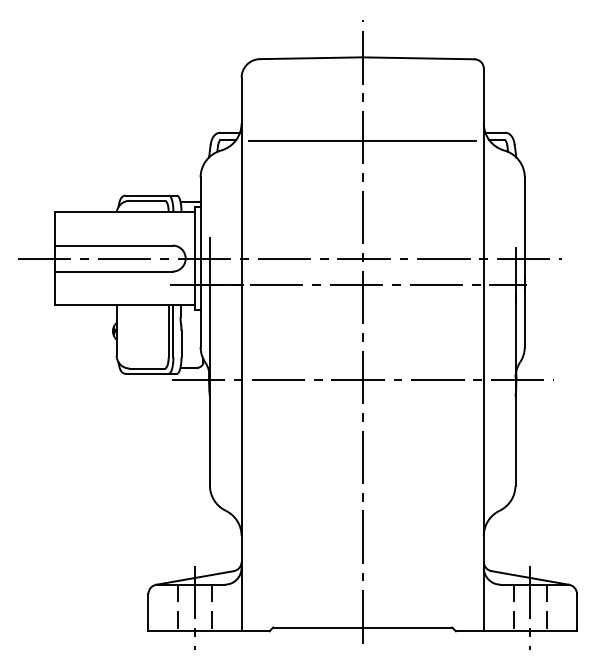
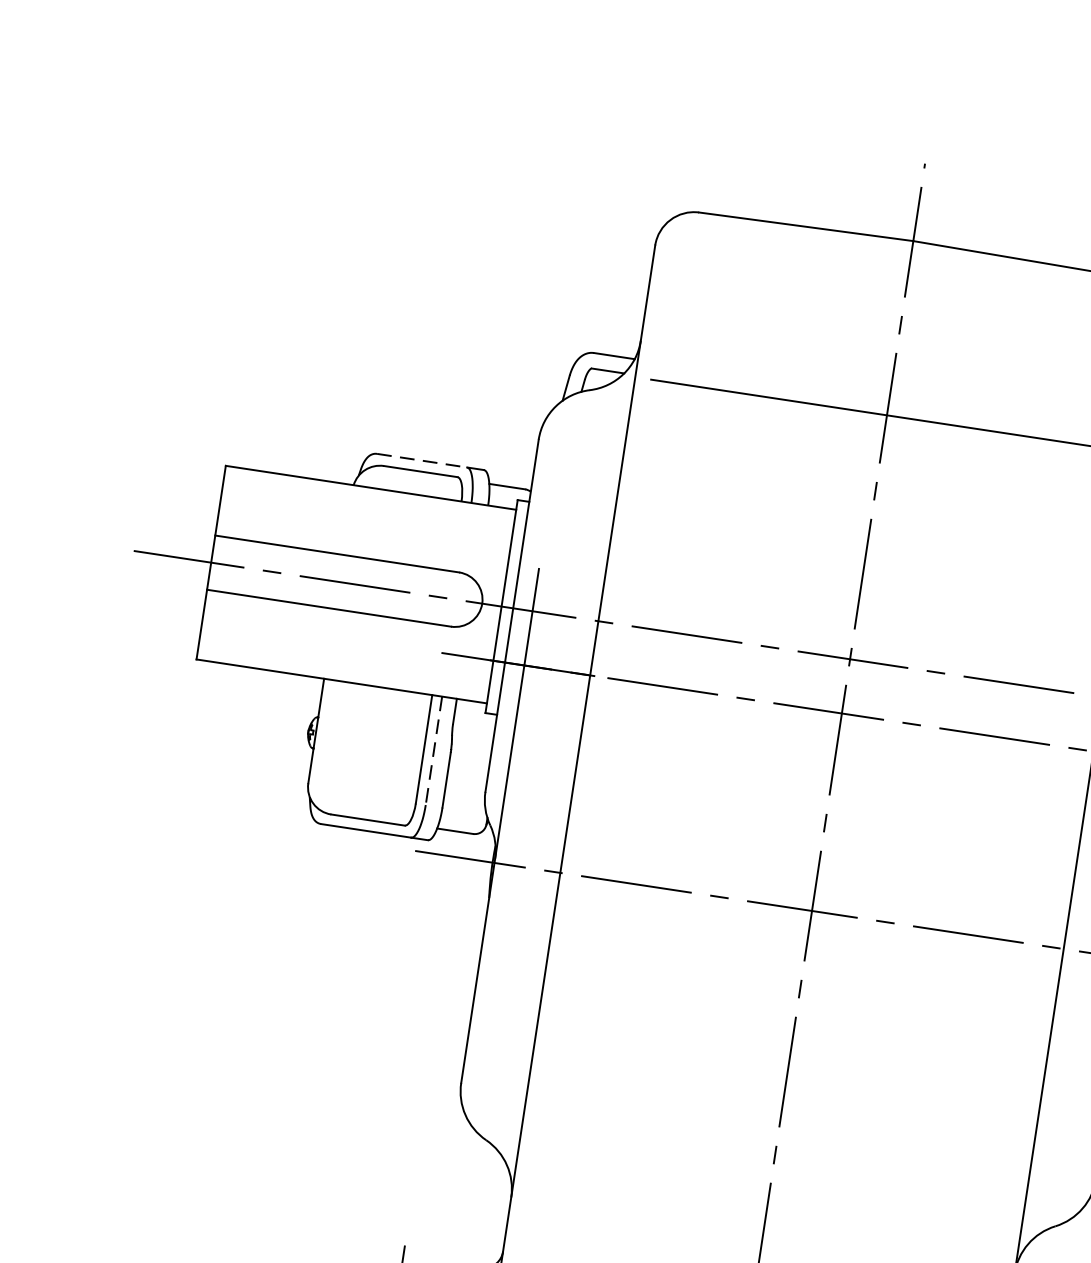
line: (147, 195) -> (422, 460), solid -> dashed
line: (173, 331) -> (433, 751), solid -> dashed

